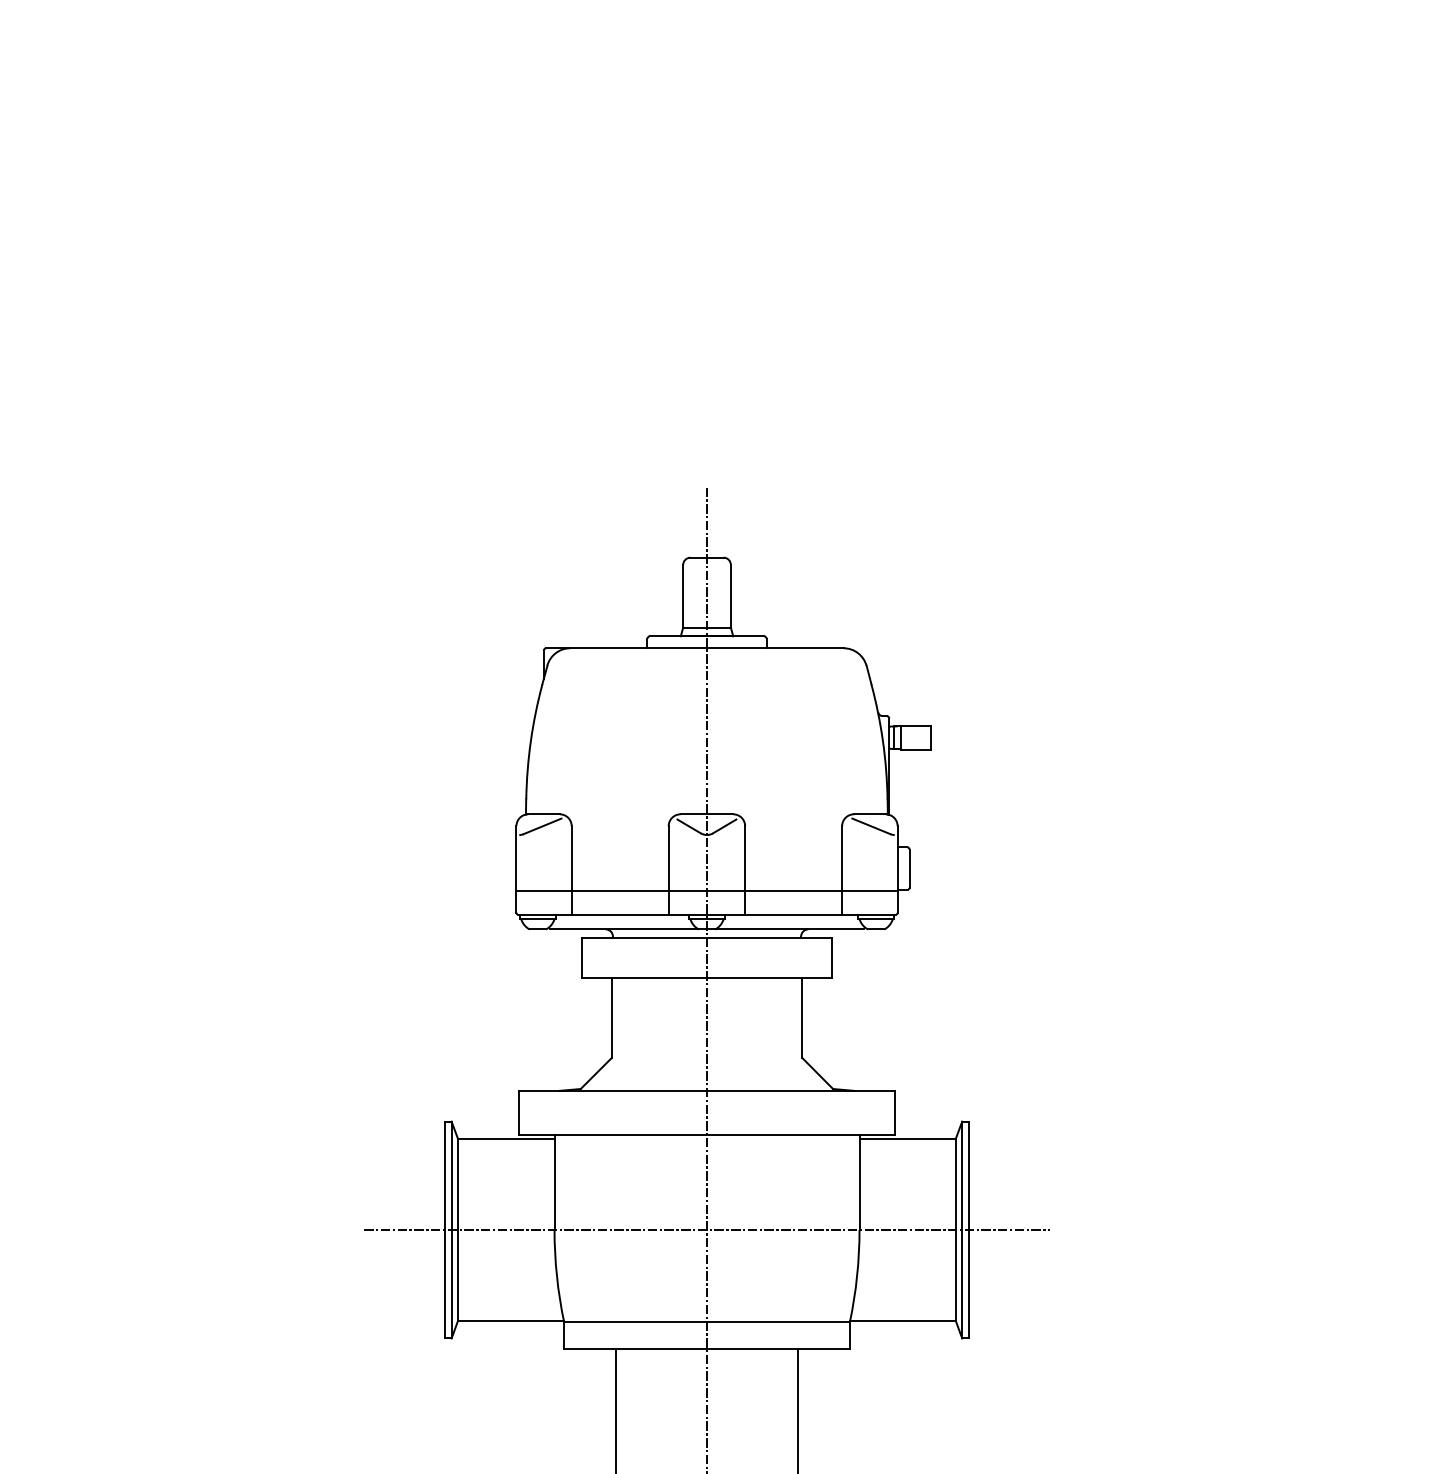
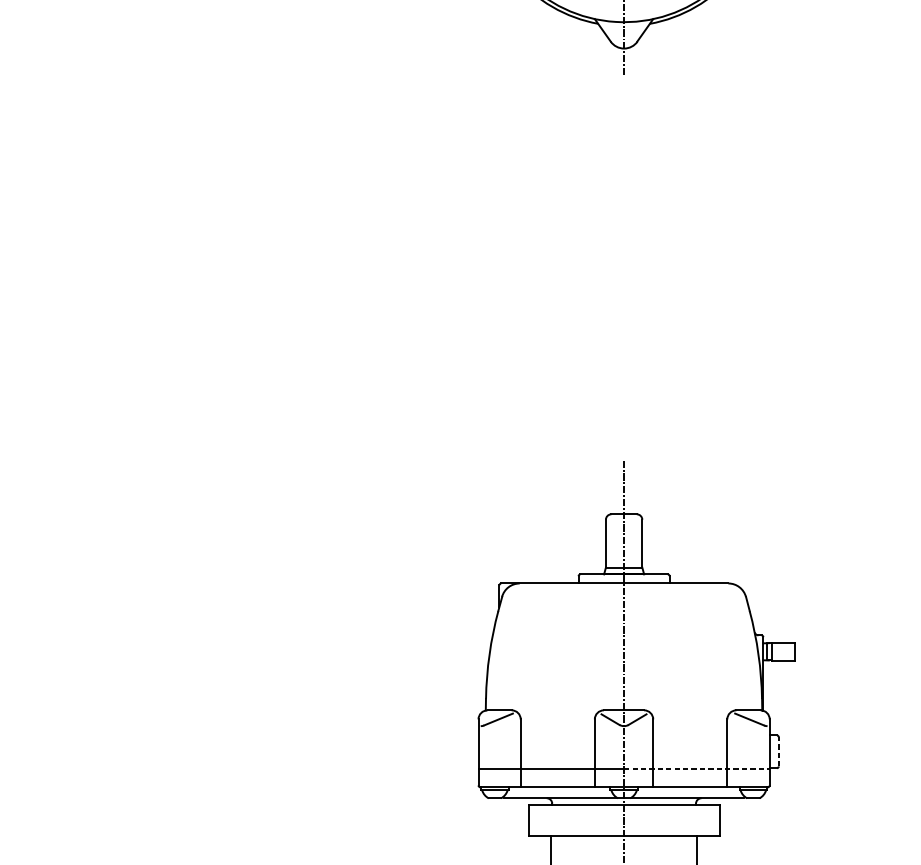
line: (909, 868) -> (778, 751), solid -> dashed
line: (802, 891) -> (697, 769), solid -> dashed

